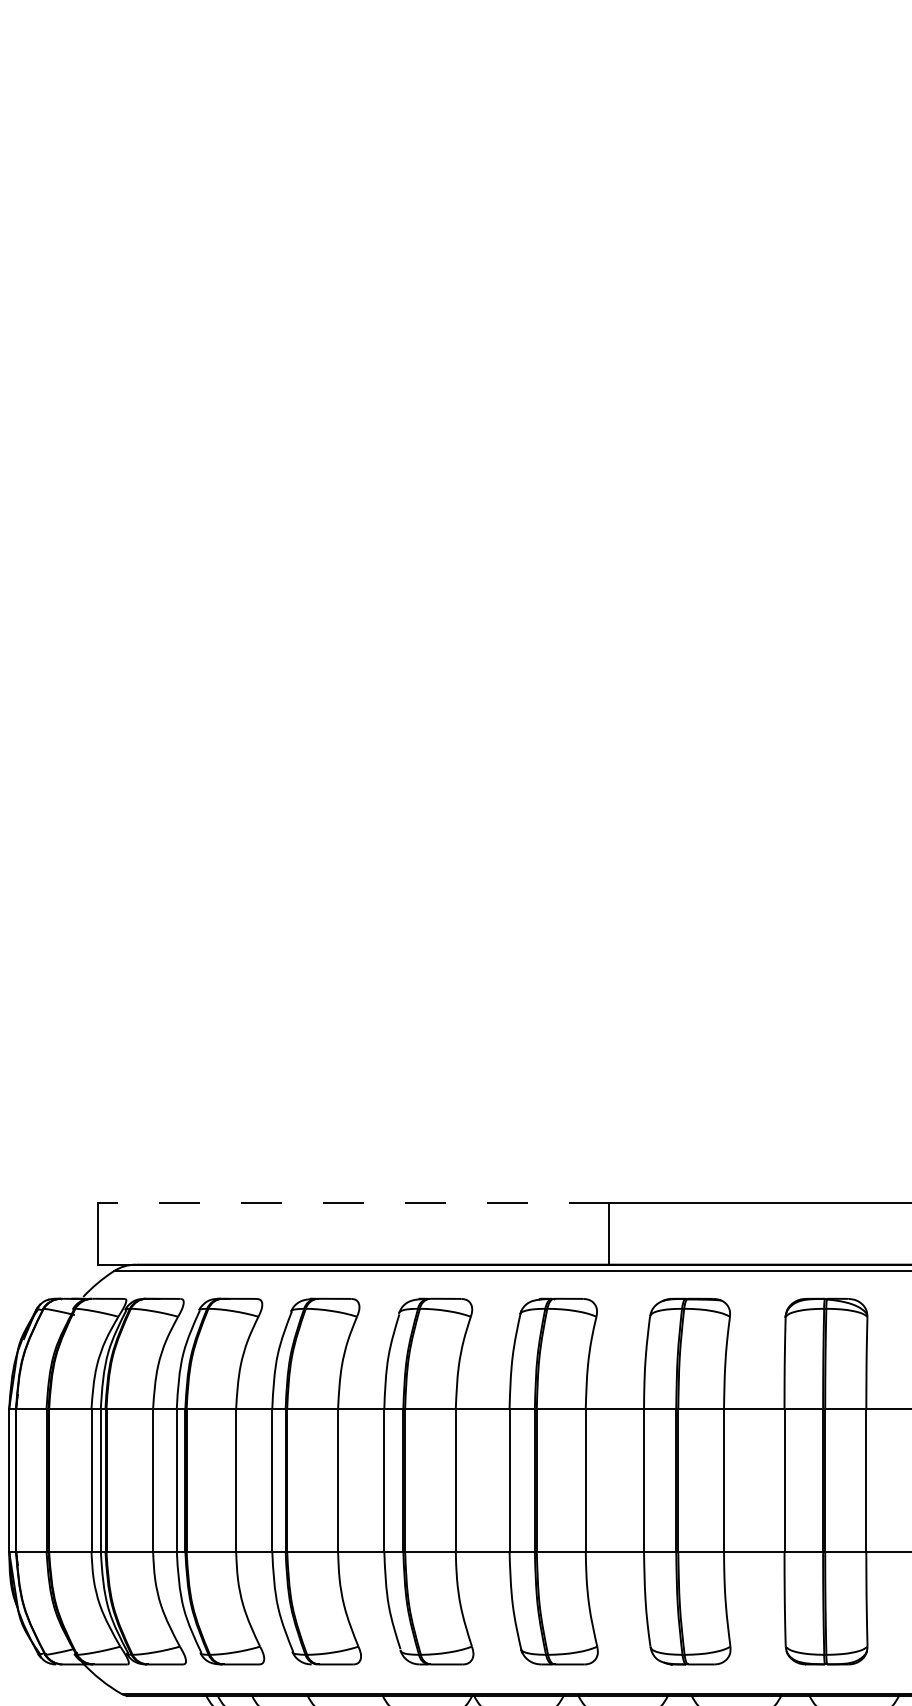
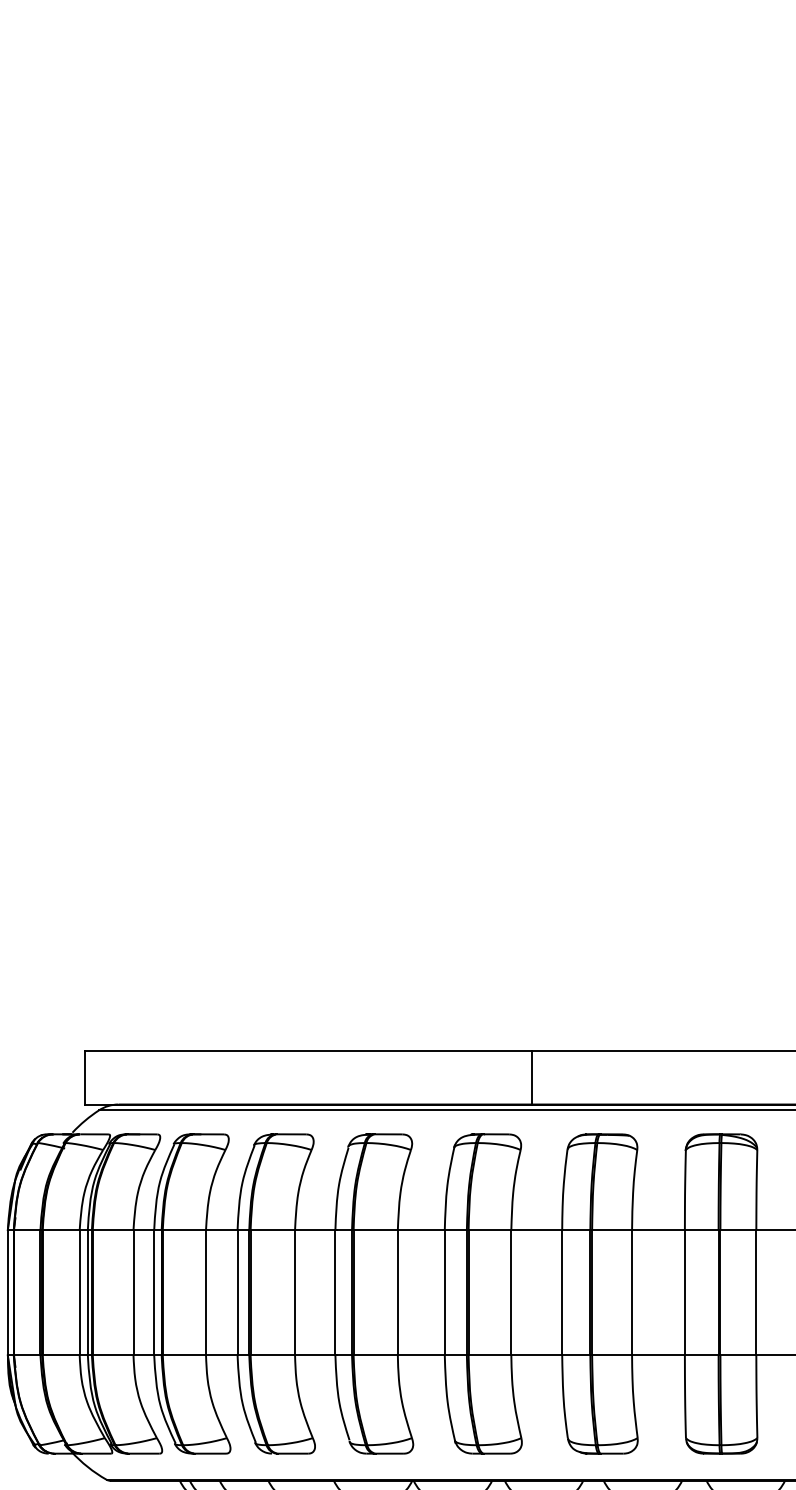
line: (353, 1203) -> (308, 1051), dashed -> solid

